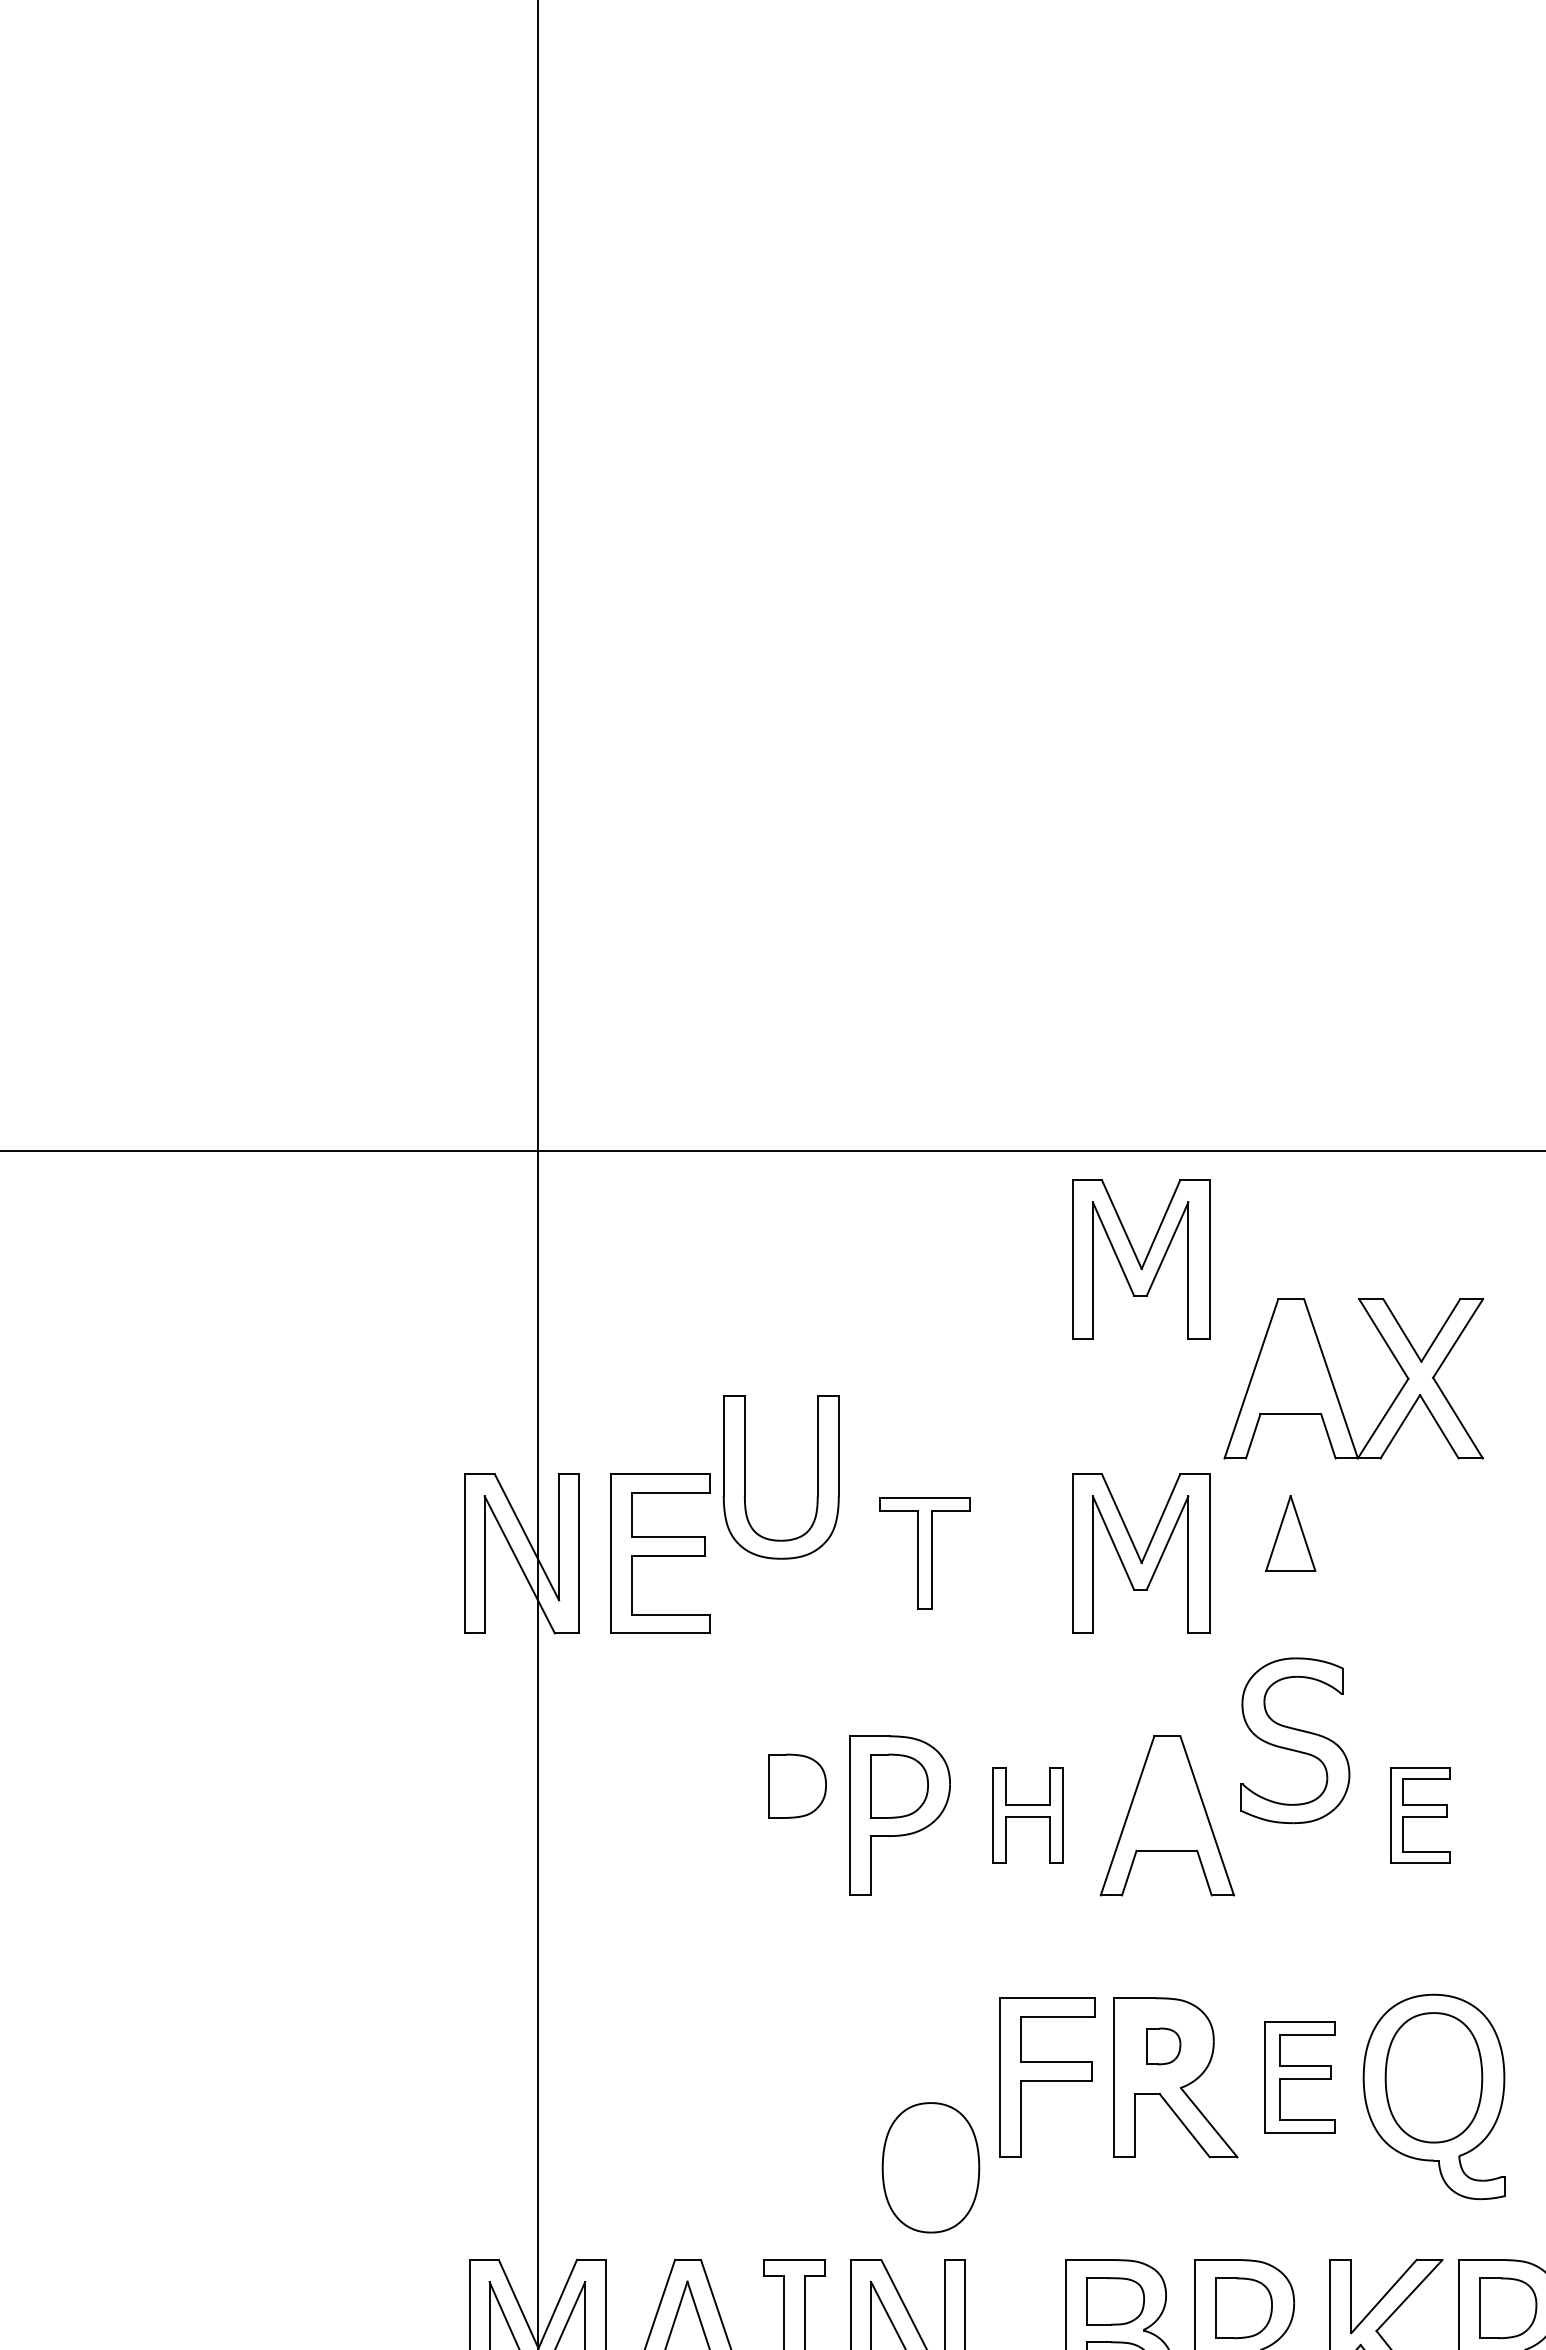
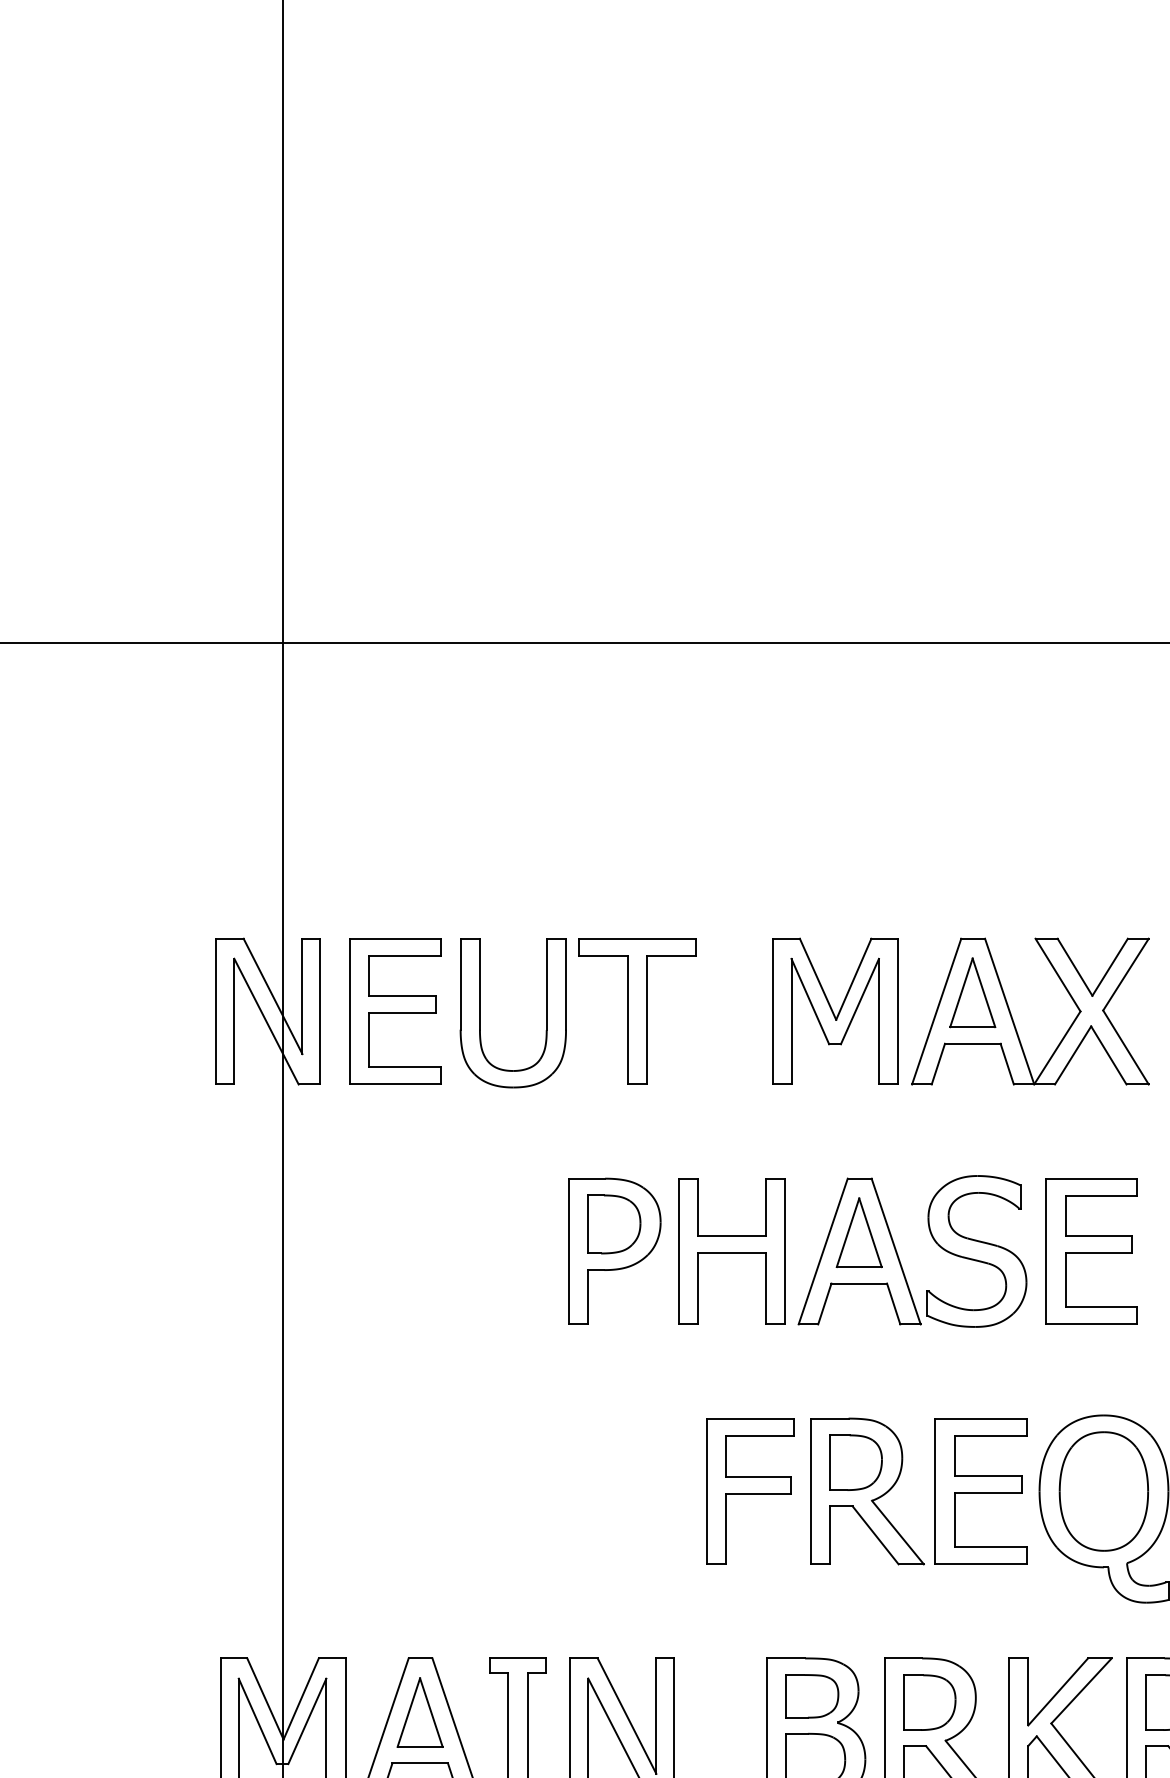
part: (1141, 1259) -> (836, 741), removed
part: (1334, 1385) -> (1012, 1017), moved
part: (745, 1477) -> (480, 1013), moved
part: (924, 1553) -> (637, 1011), size x1.43
part: (1295, 1740) -> (977, 1251), moved
part: (797, 1785) -> (520, 1223), removed
part: (1166, 1794) -> (858, 1231), added
part: (1027, 1815) -> (731, 1251), size x1.67
part: (1420, 1815) -> (1091, 1251), size x1.67
part: (1163, 2046) -> (856, 1462), size x1.67
part: (1299, 2077) -> (980, 1491), size x1.43
part: (930, 2167) -> (642, 1573), removed

